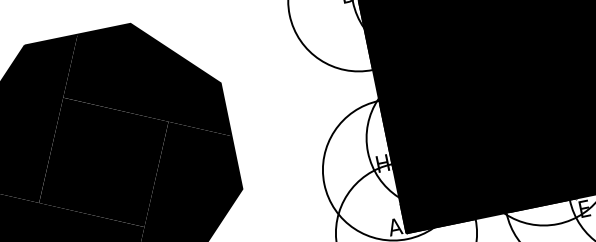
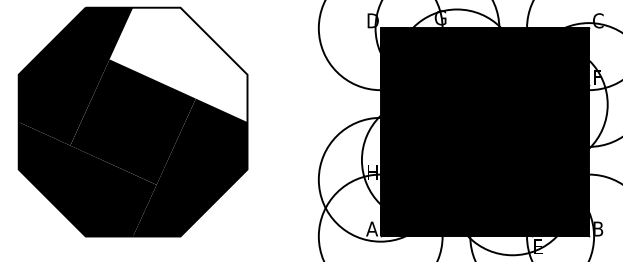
fill: (141, 87) -> (178, 64), removed

